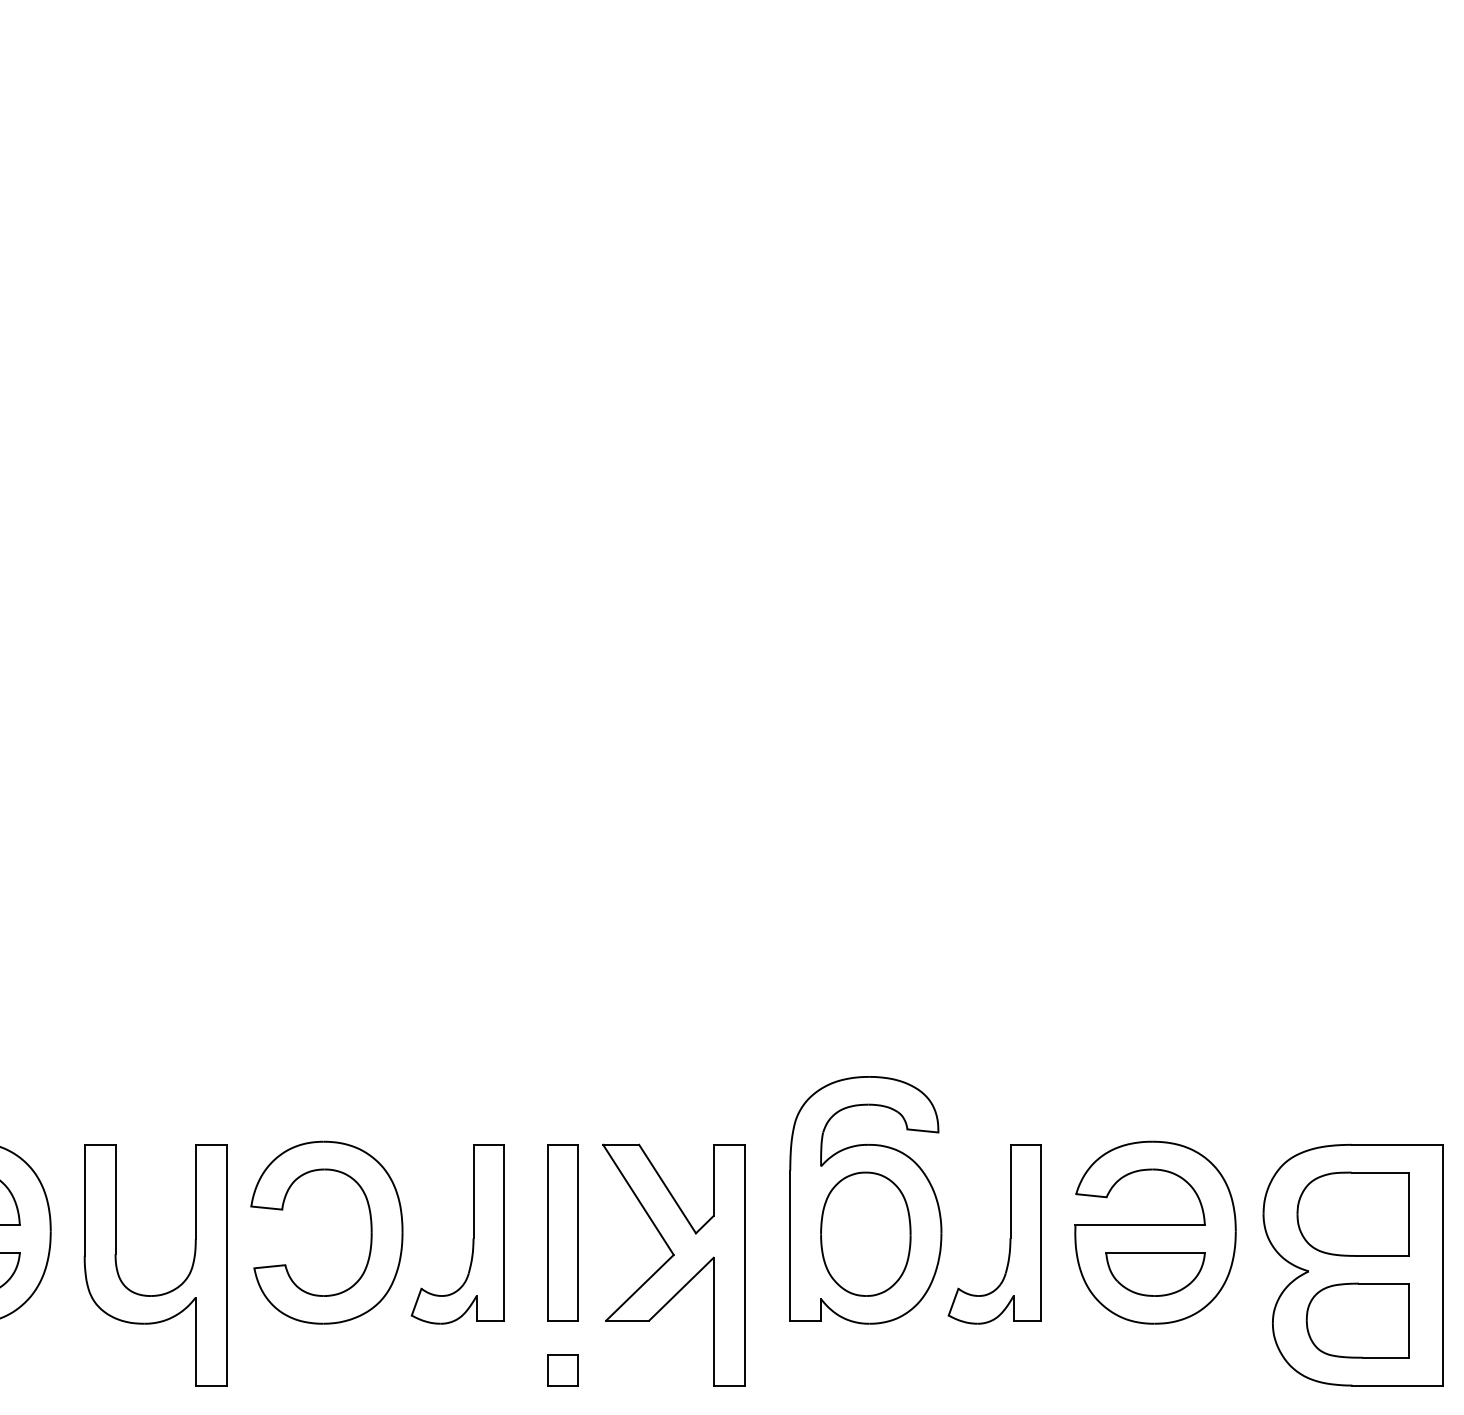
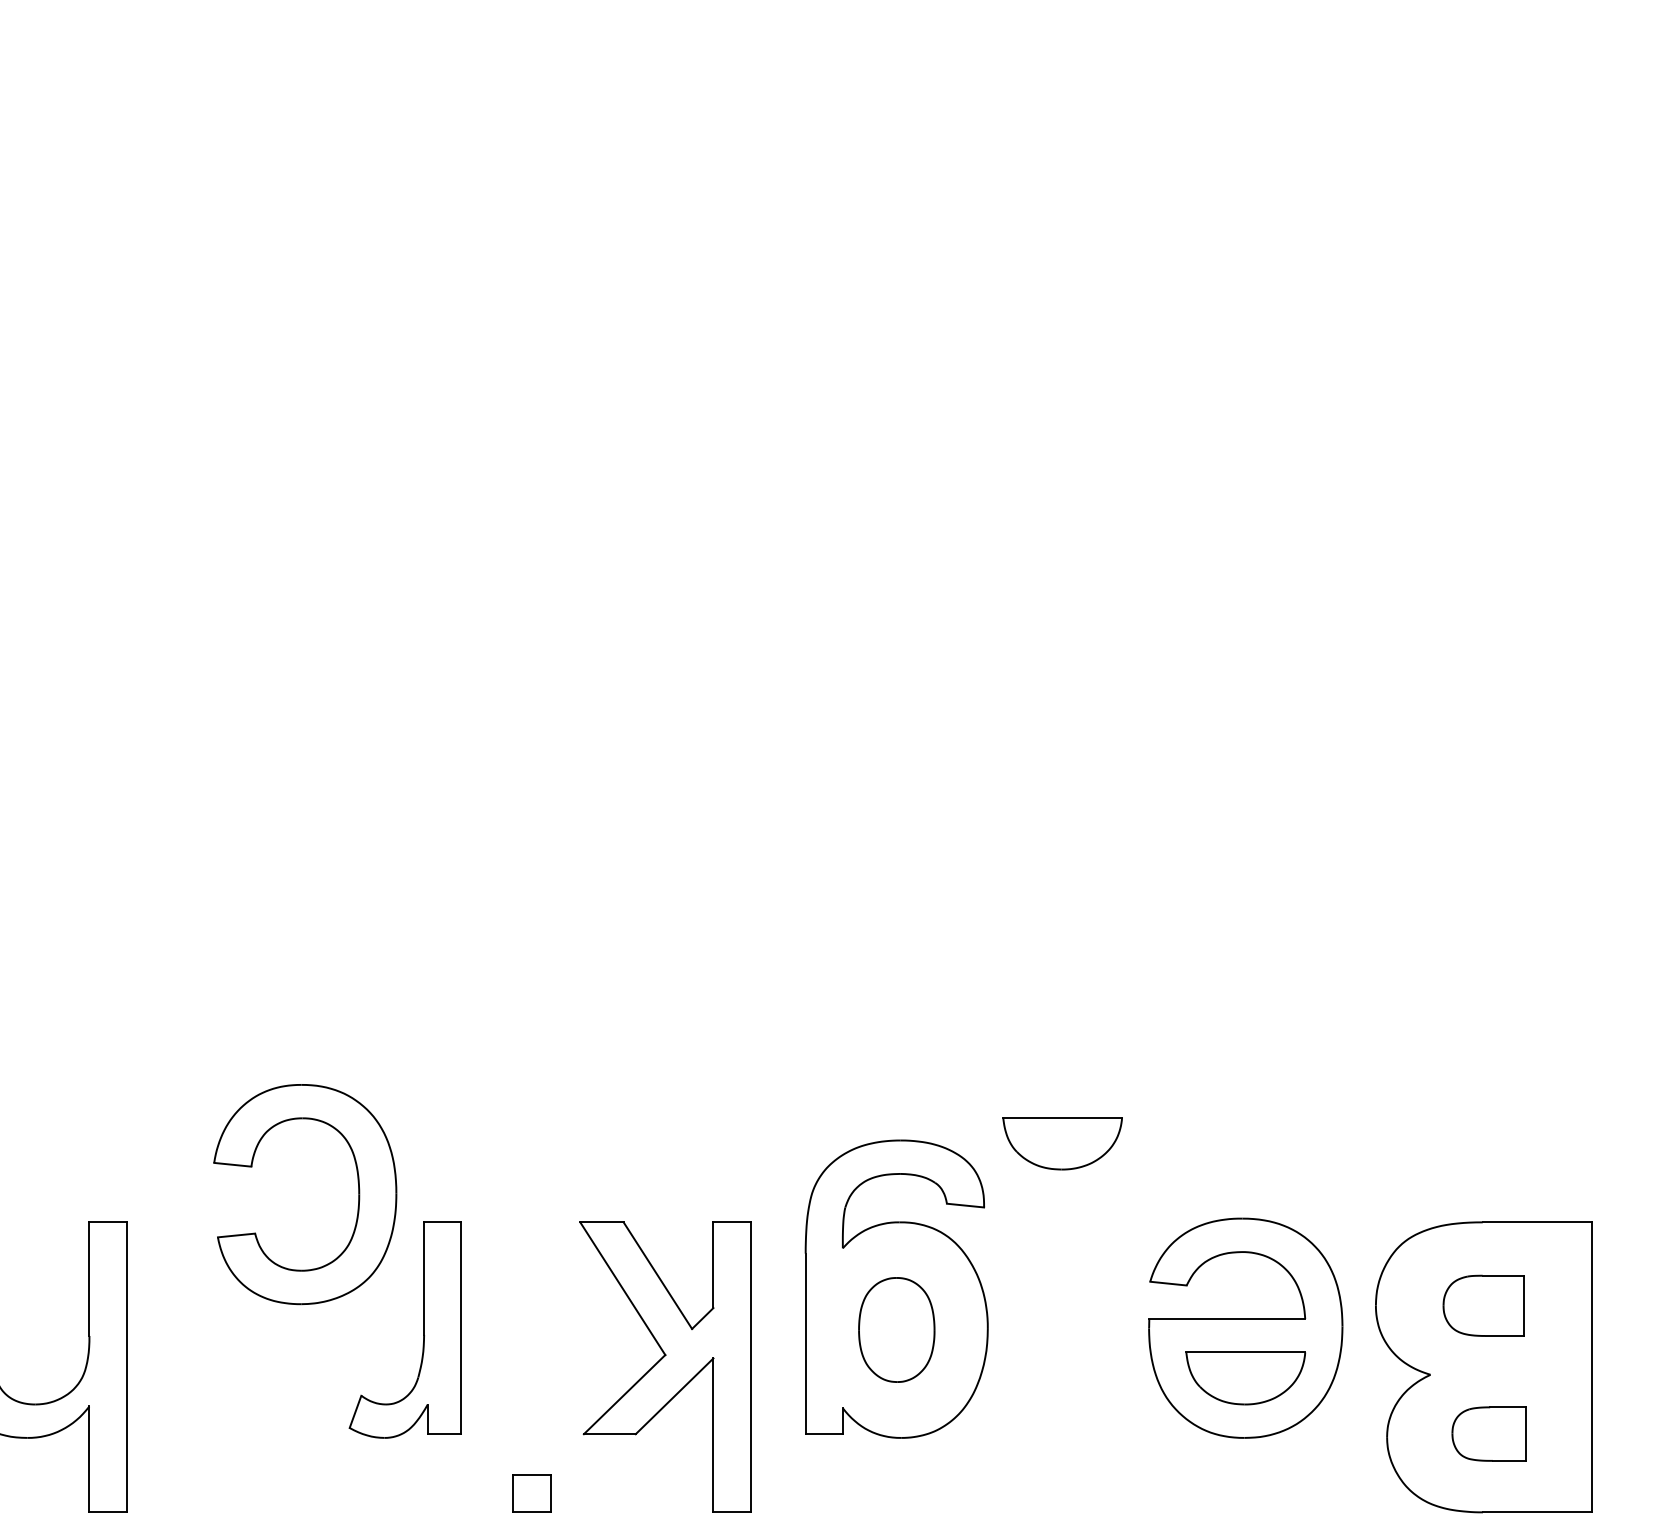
part: (1003, 1079) -> (1062, 1143), added
part: (1352, 1213) -> (1483, 1305), size x0.6
part: (370, 1232) -> (357, 1194), moved
part: (562, 1232) -> (531, 1327), removed
part: (865, 1233) -> (896, 1329), size x0.7
part: (1009, 1238) -> (1069, 1335), removed
part: (1357, 1320) -> (1489, 1433), size x0.6

